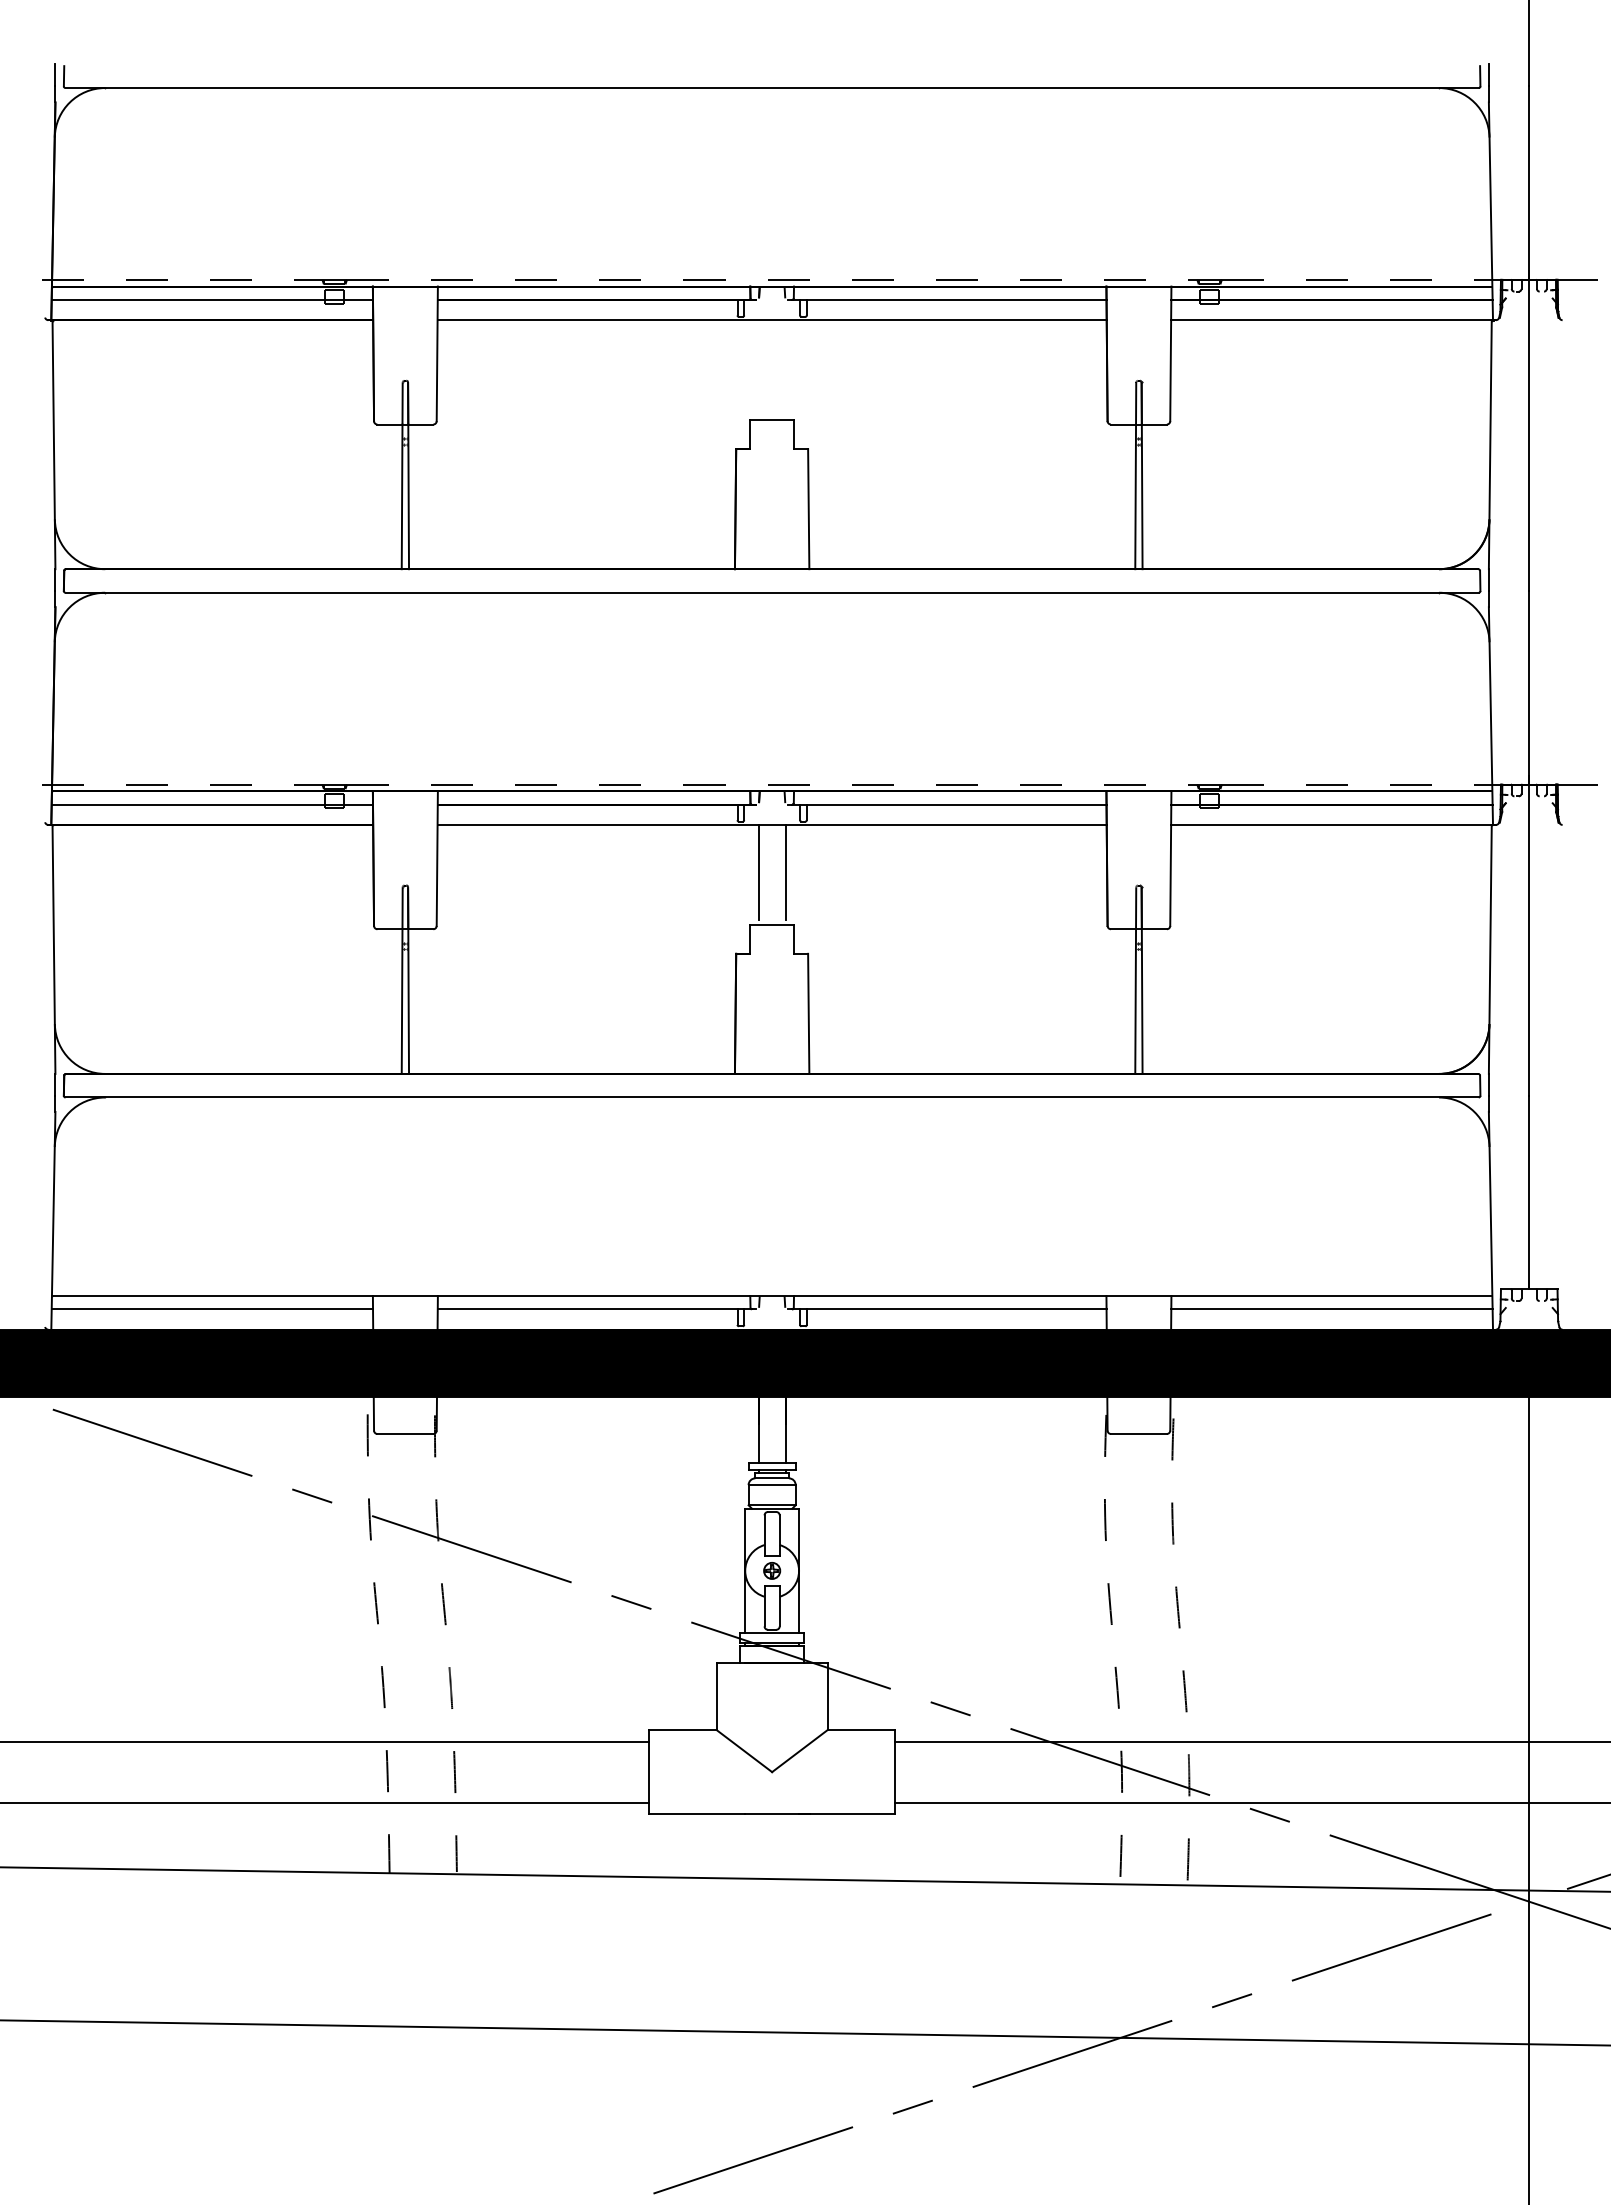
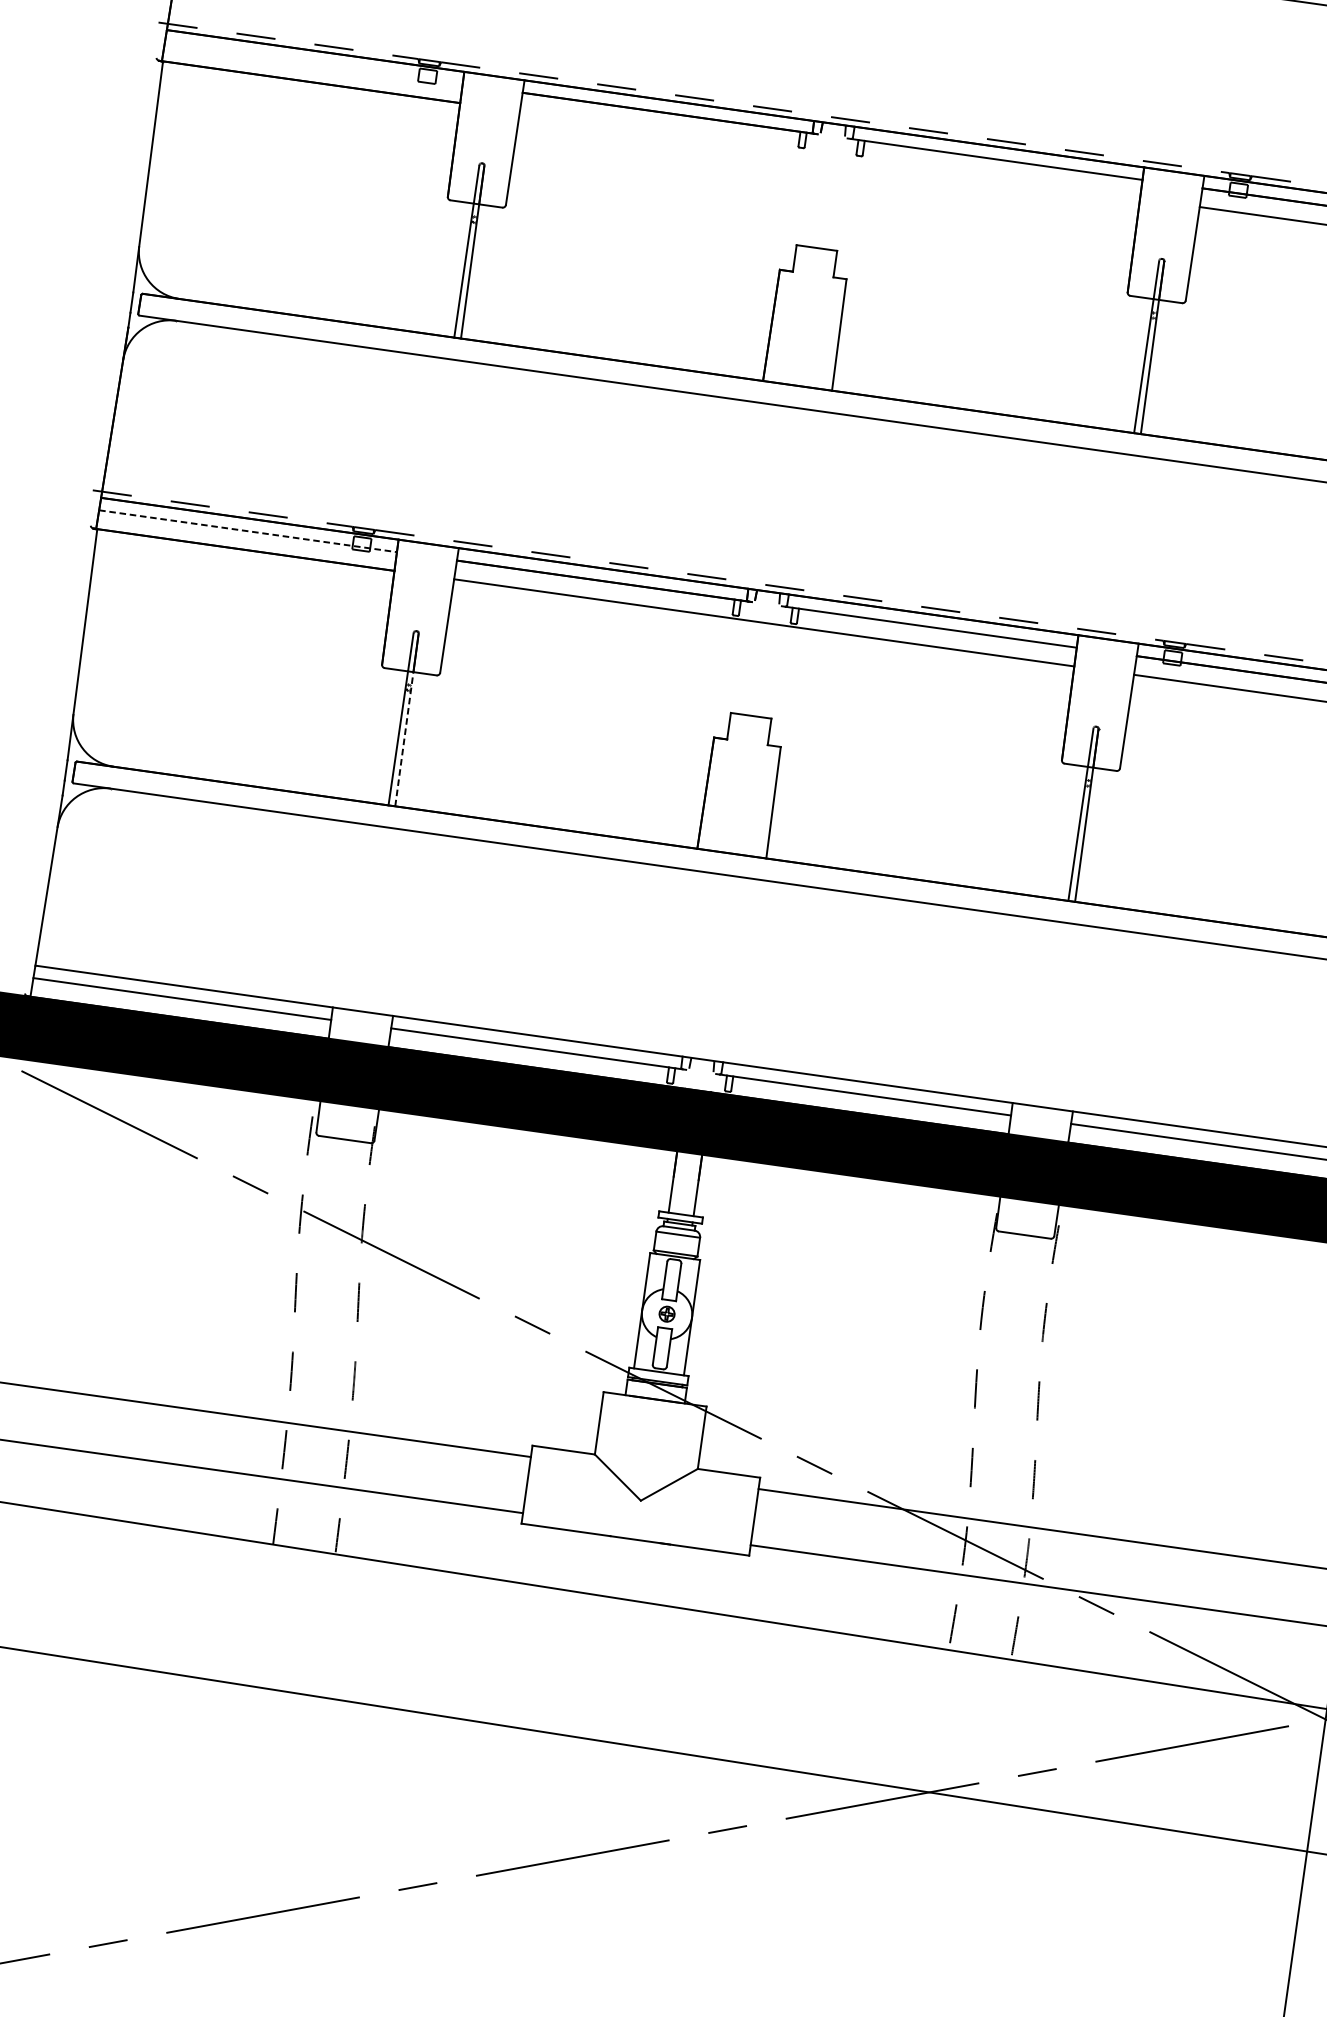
line: (212, 300) -> (313, 63), removed
line: (771, 320) -> (829, 155), removed
line: (212, 804) -> (248, 531), solid -> dashed
line: (758, 871) -> (745, 664), removed
line: (785, 871) -> (770, 667), removed
line: (408, 1001) -> (404, 739), solid -> dashed

